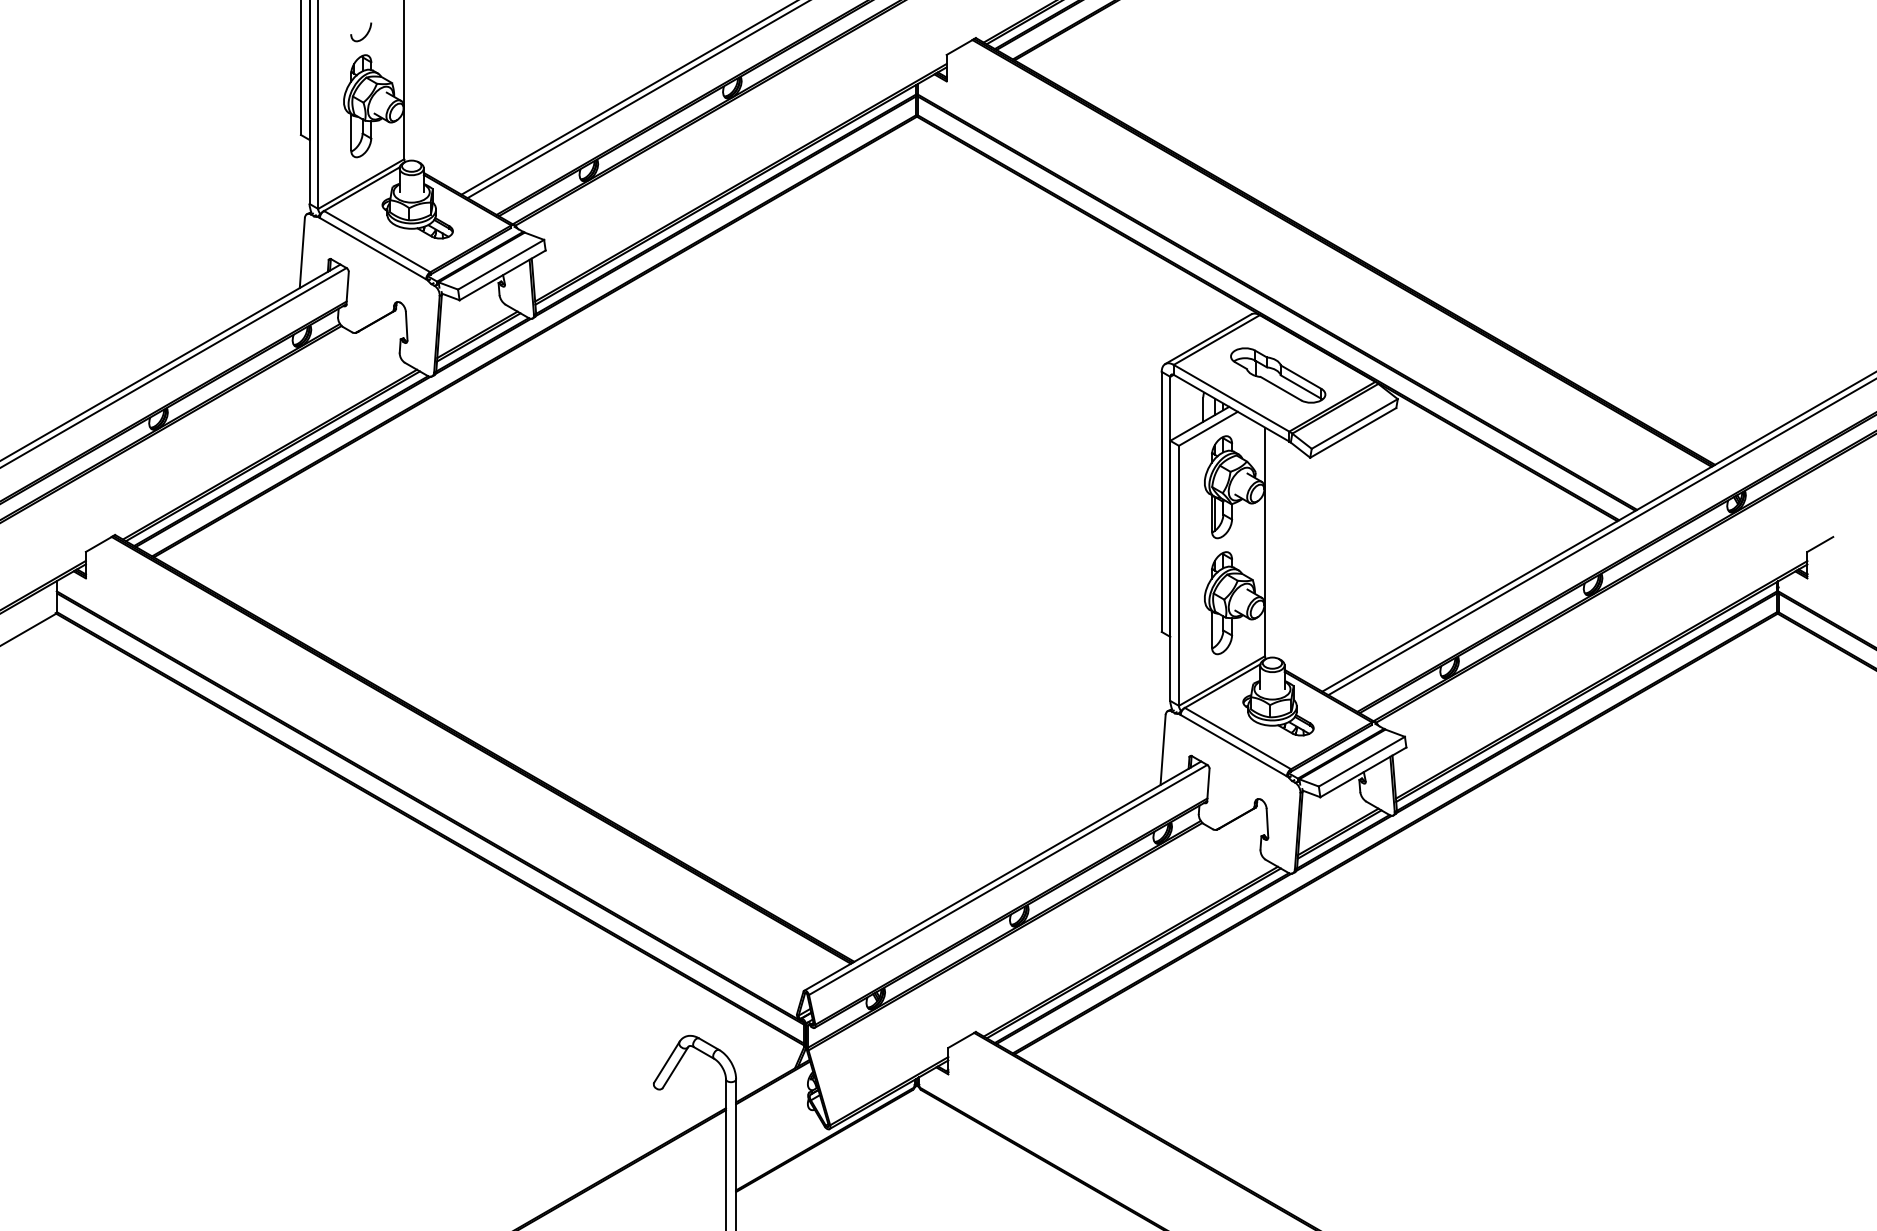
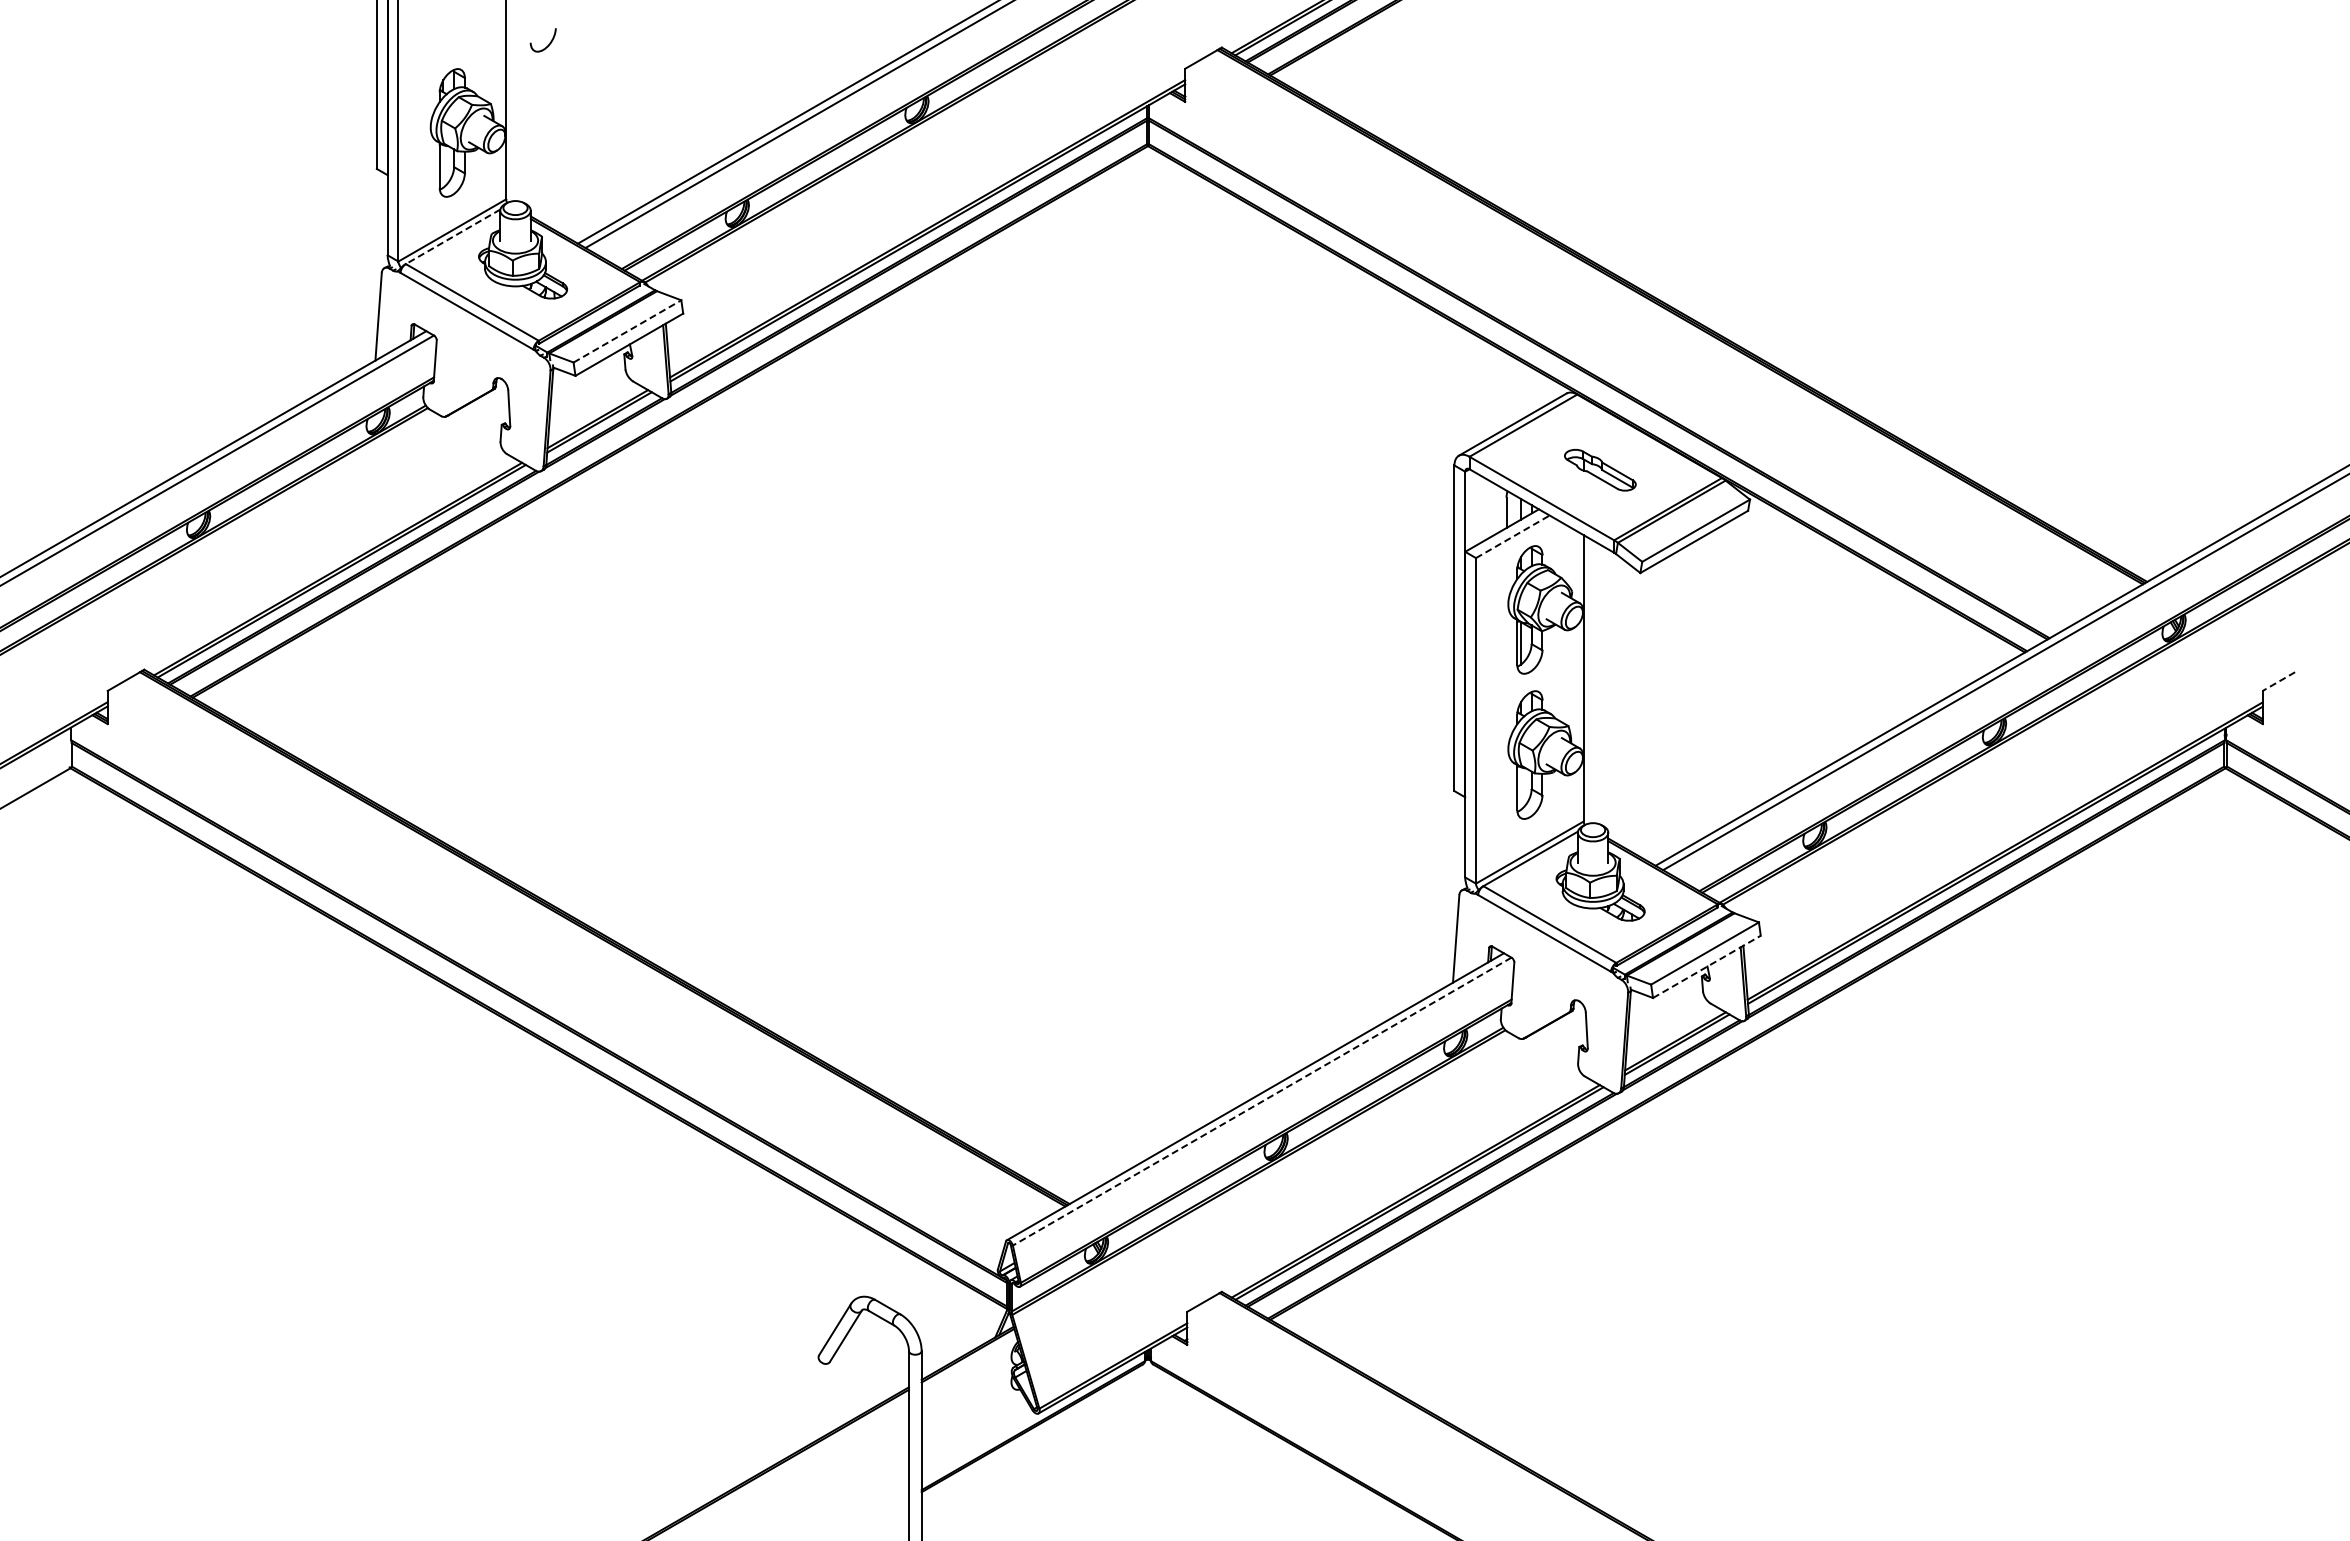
curve: (364, 36) -> (547, 45), moved
line: (361, 188) -> (452, 236), solid -> dashed
line: (501, 264) -> (627, 331), solid -> dashed
part: (1278, 375) -> (1600, 470), size x0.6
line: (1208, 428) -> (1512, 536), solid -> dashed
line: (1819, 544) -> (2278, 681), solid -> dashed
line: (1363, 772) -> (1707, 966), solid -> dashed
line: (1008, 879) -> (1262, 1101), solid -> dashed

